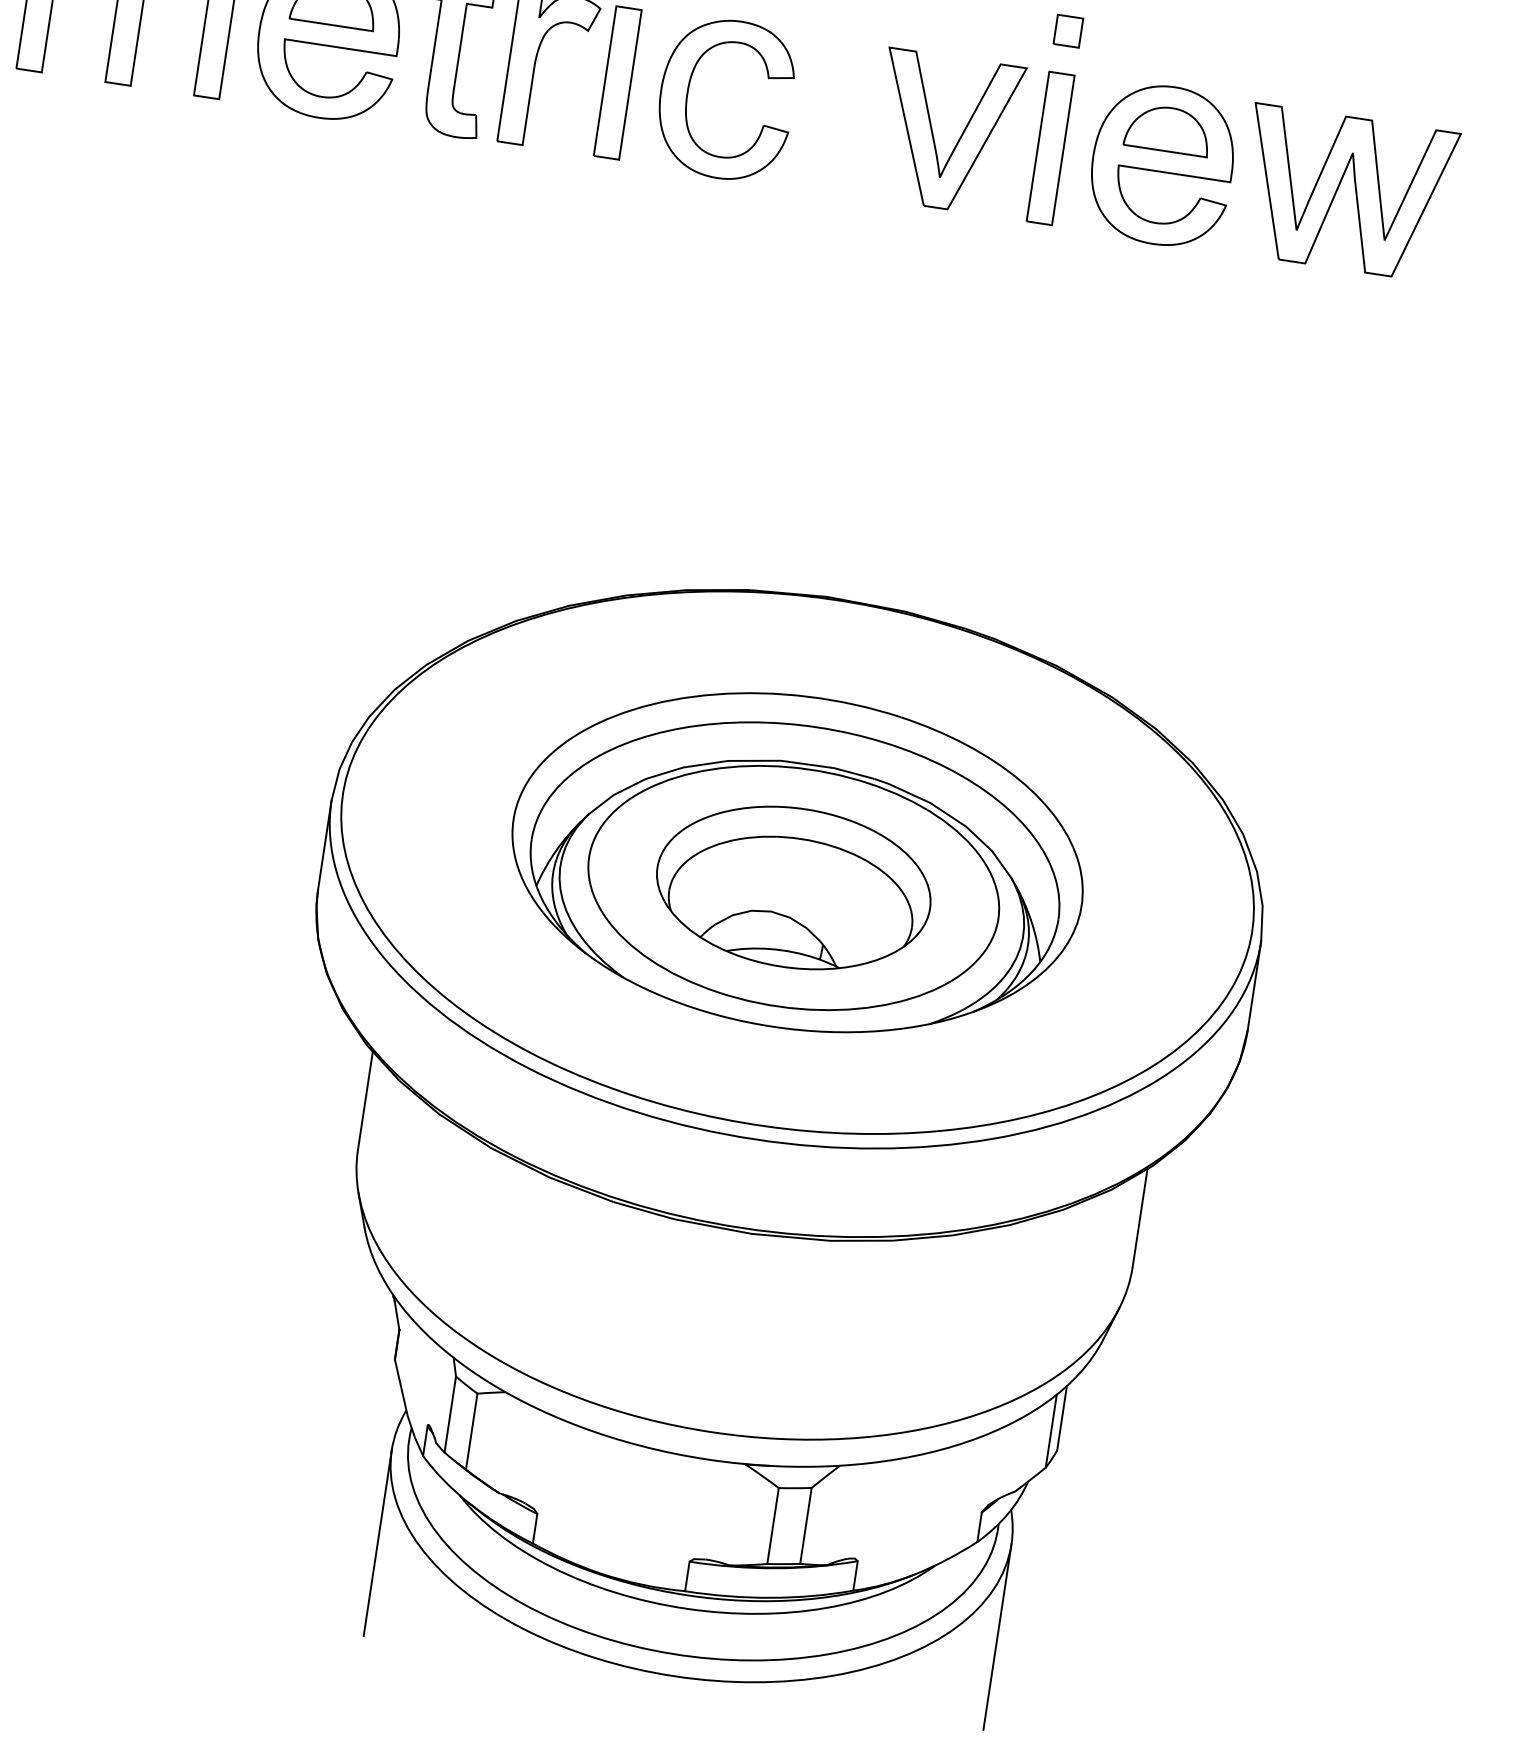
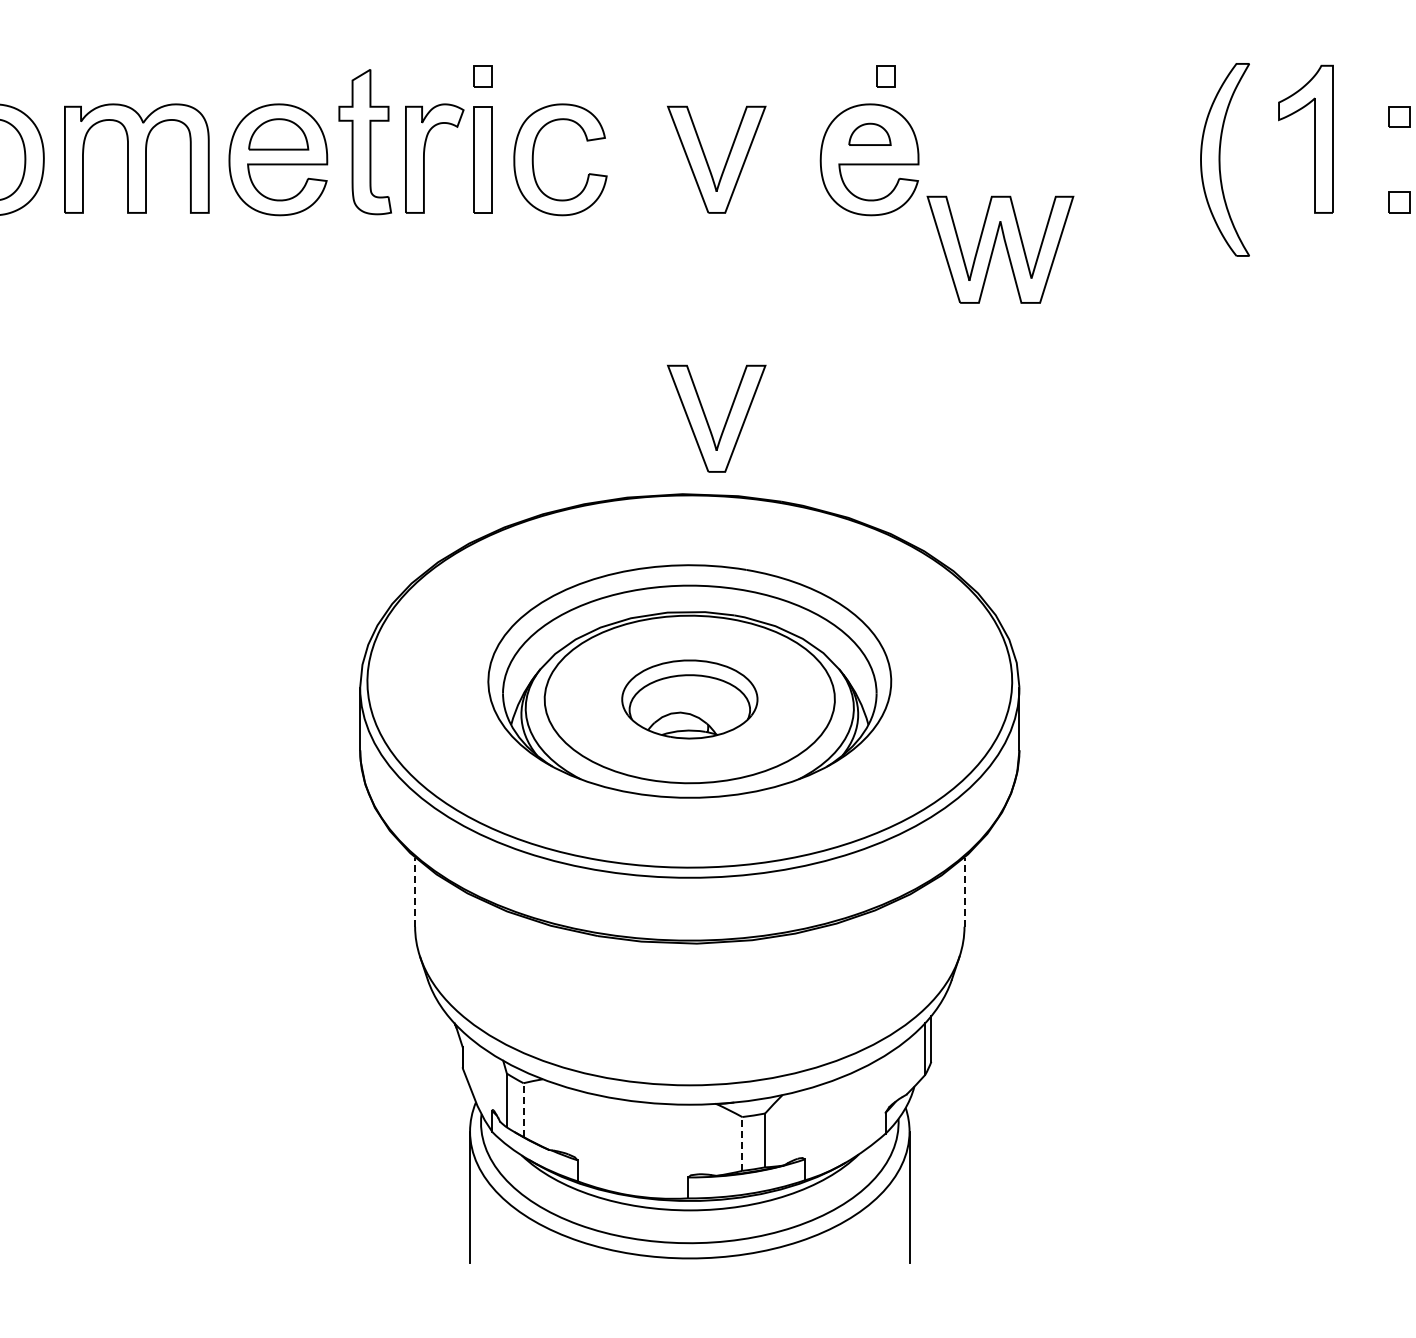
part: (1067, 30) -> (885, 76), moved
part: (1167, 129) -> (869, 134), size x0.7
part: (1049, 147) -> (789, 159), removed
part: (1347, 192) -> (1000, 249), moved
part: (879, 501) -> (708, 422), added
part: (793, 887) -> (689, 699), size x0.7
line: (365, 1101) -> (415, 892), solid -> dashed
line: (1139, 1218) -> (964, 892), solid -> dashed
line: (471, 1432) -> (523, 1110), solid -> dashed
line: (773, 1525) -> (742, 1143), solid -> dashed

